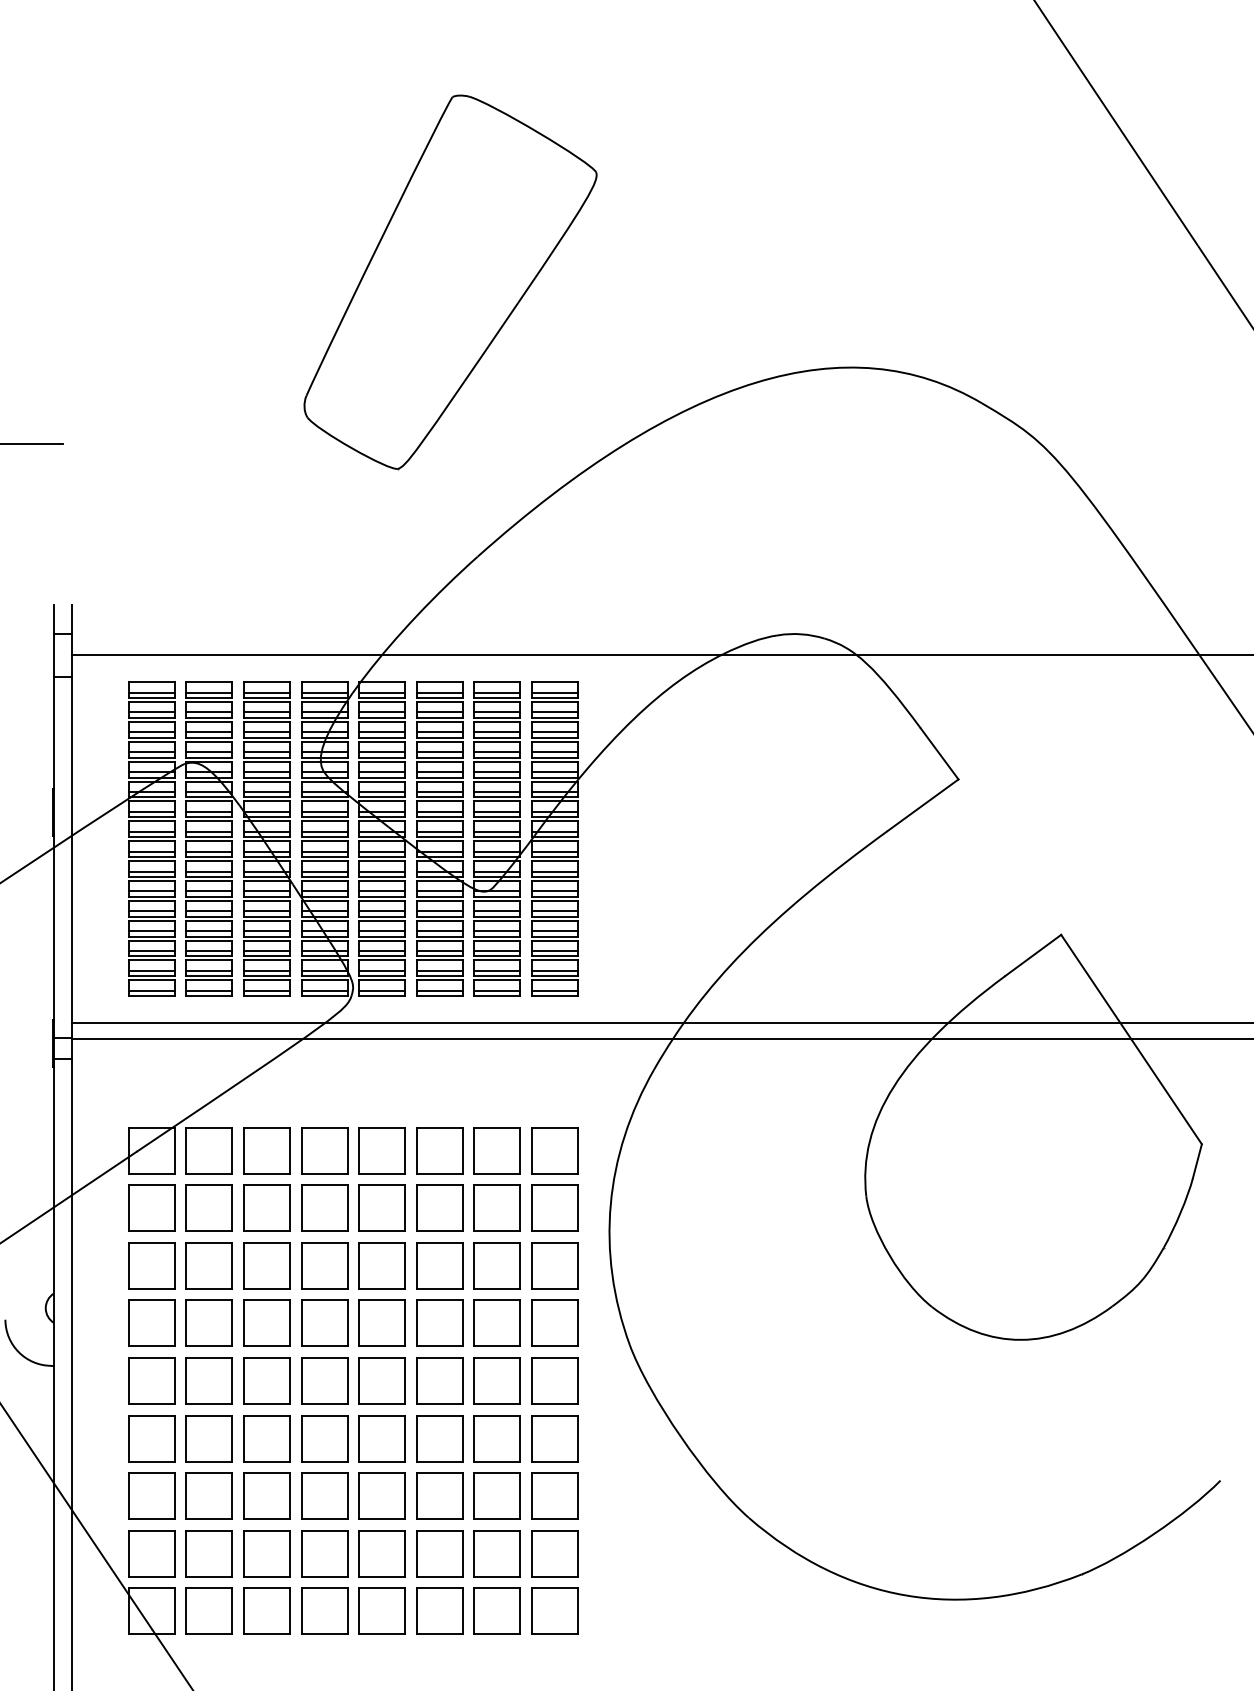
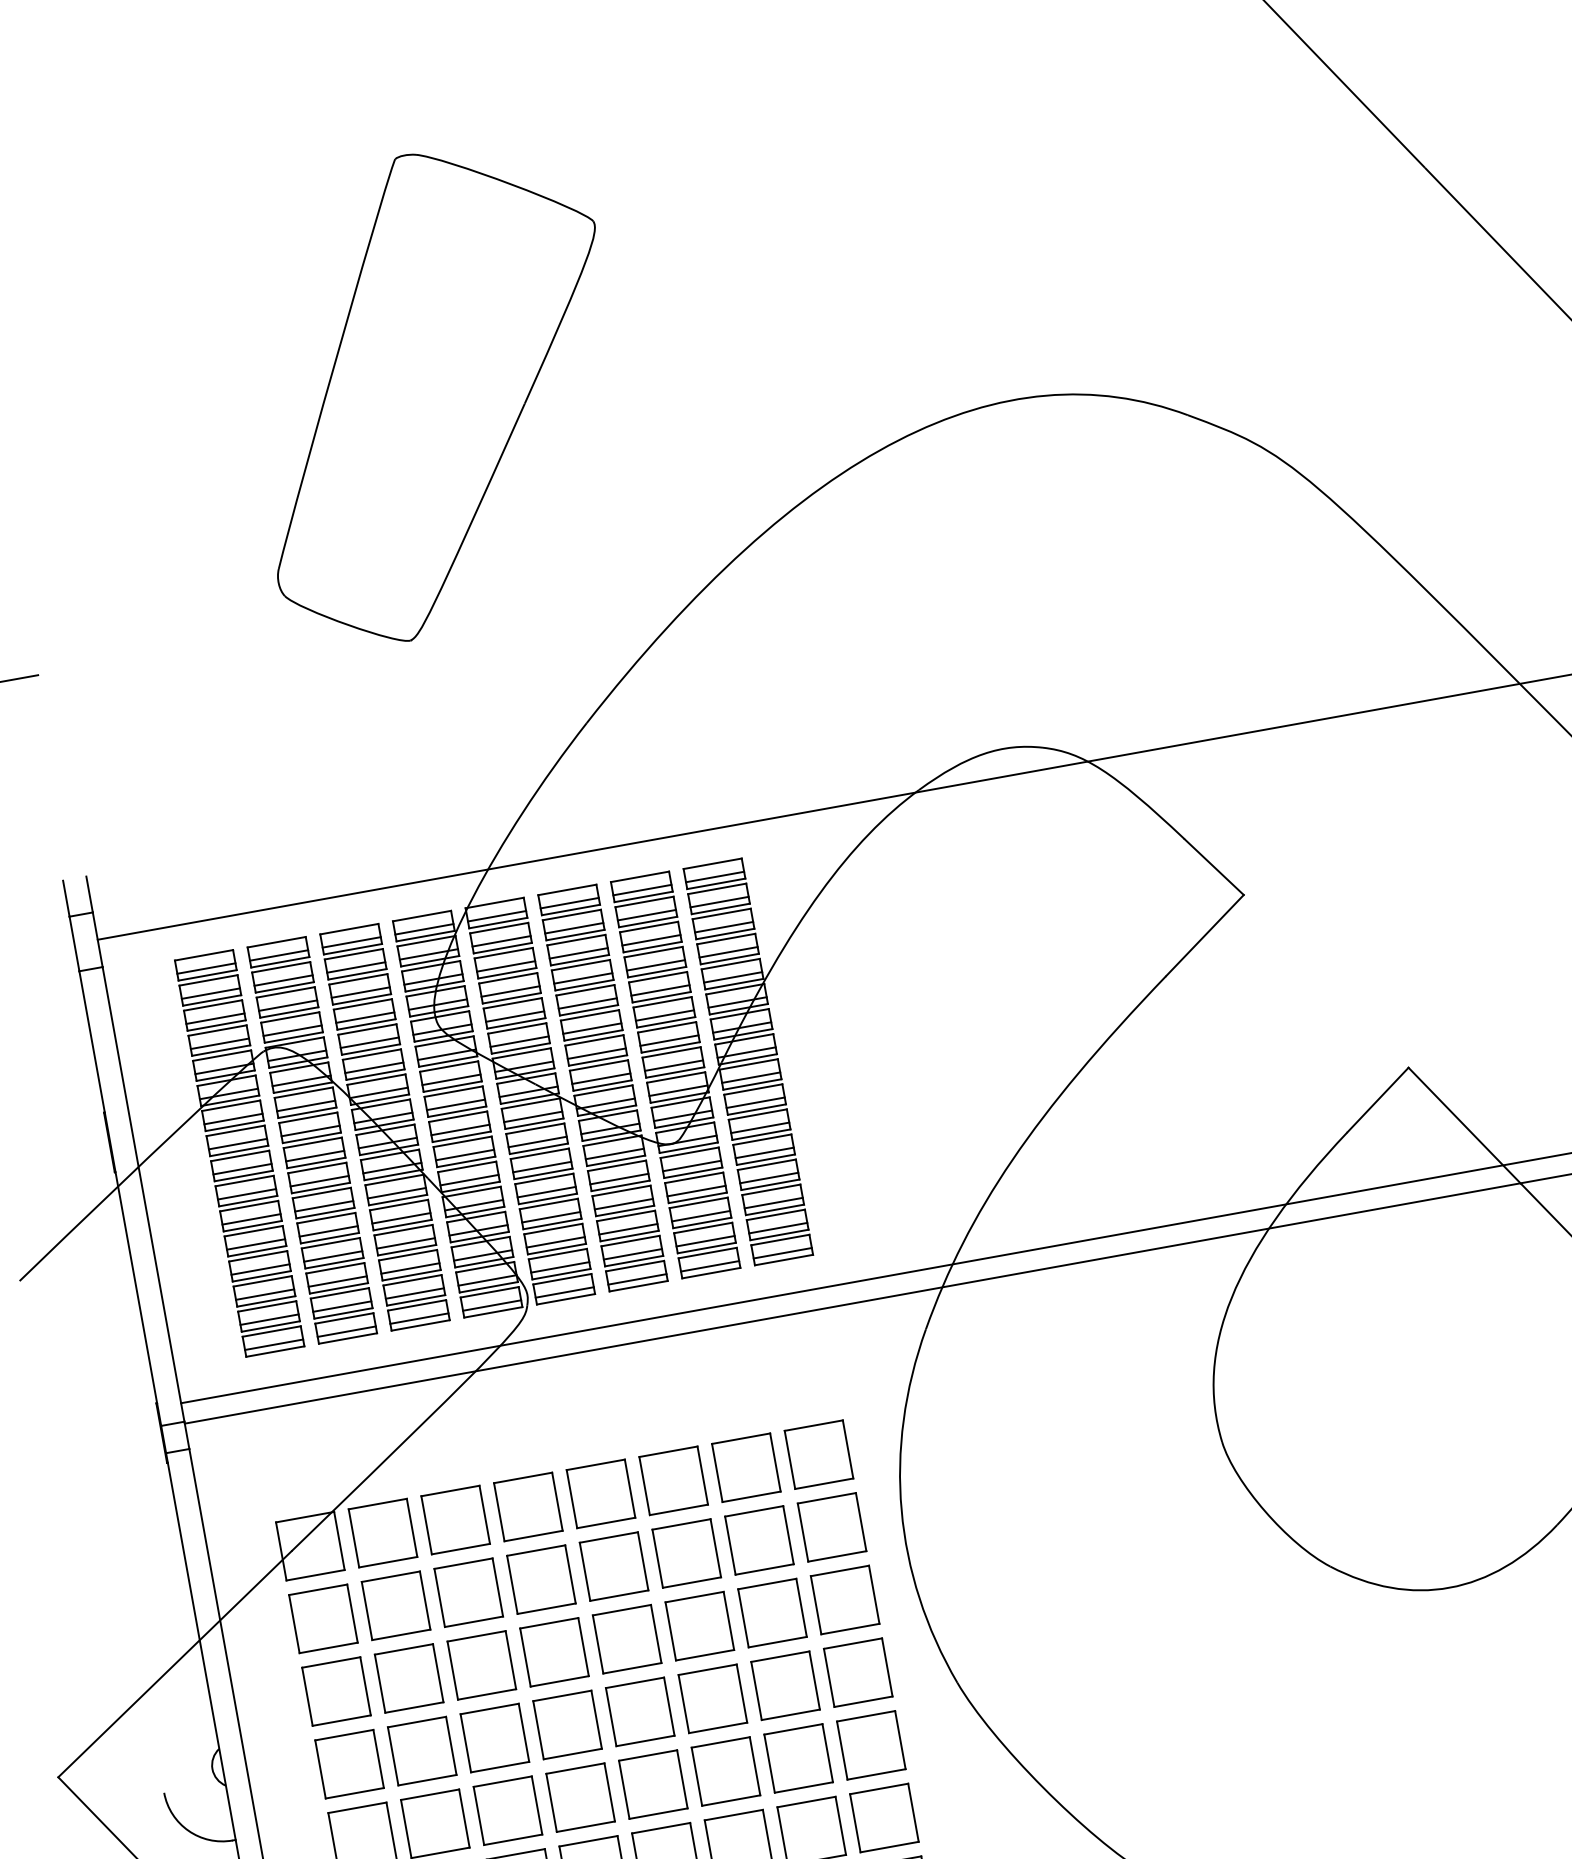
part: (450, 282) -> (434, 393), moved

